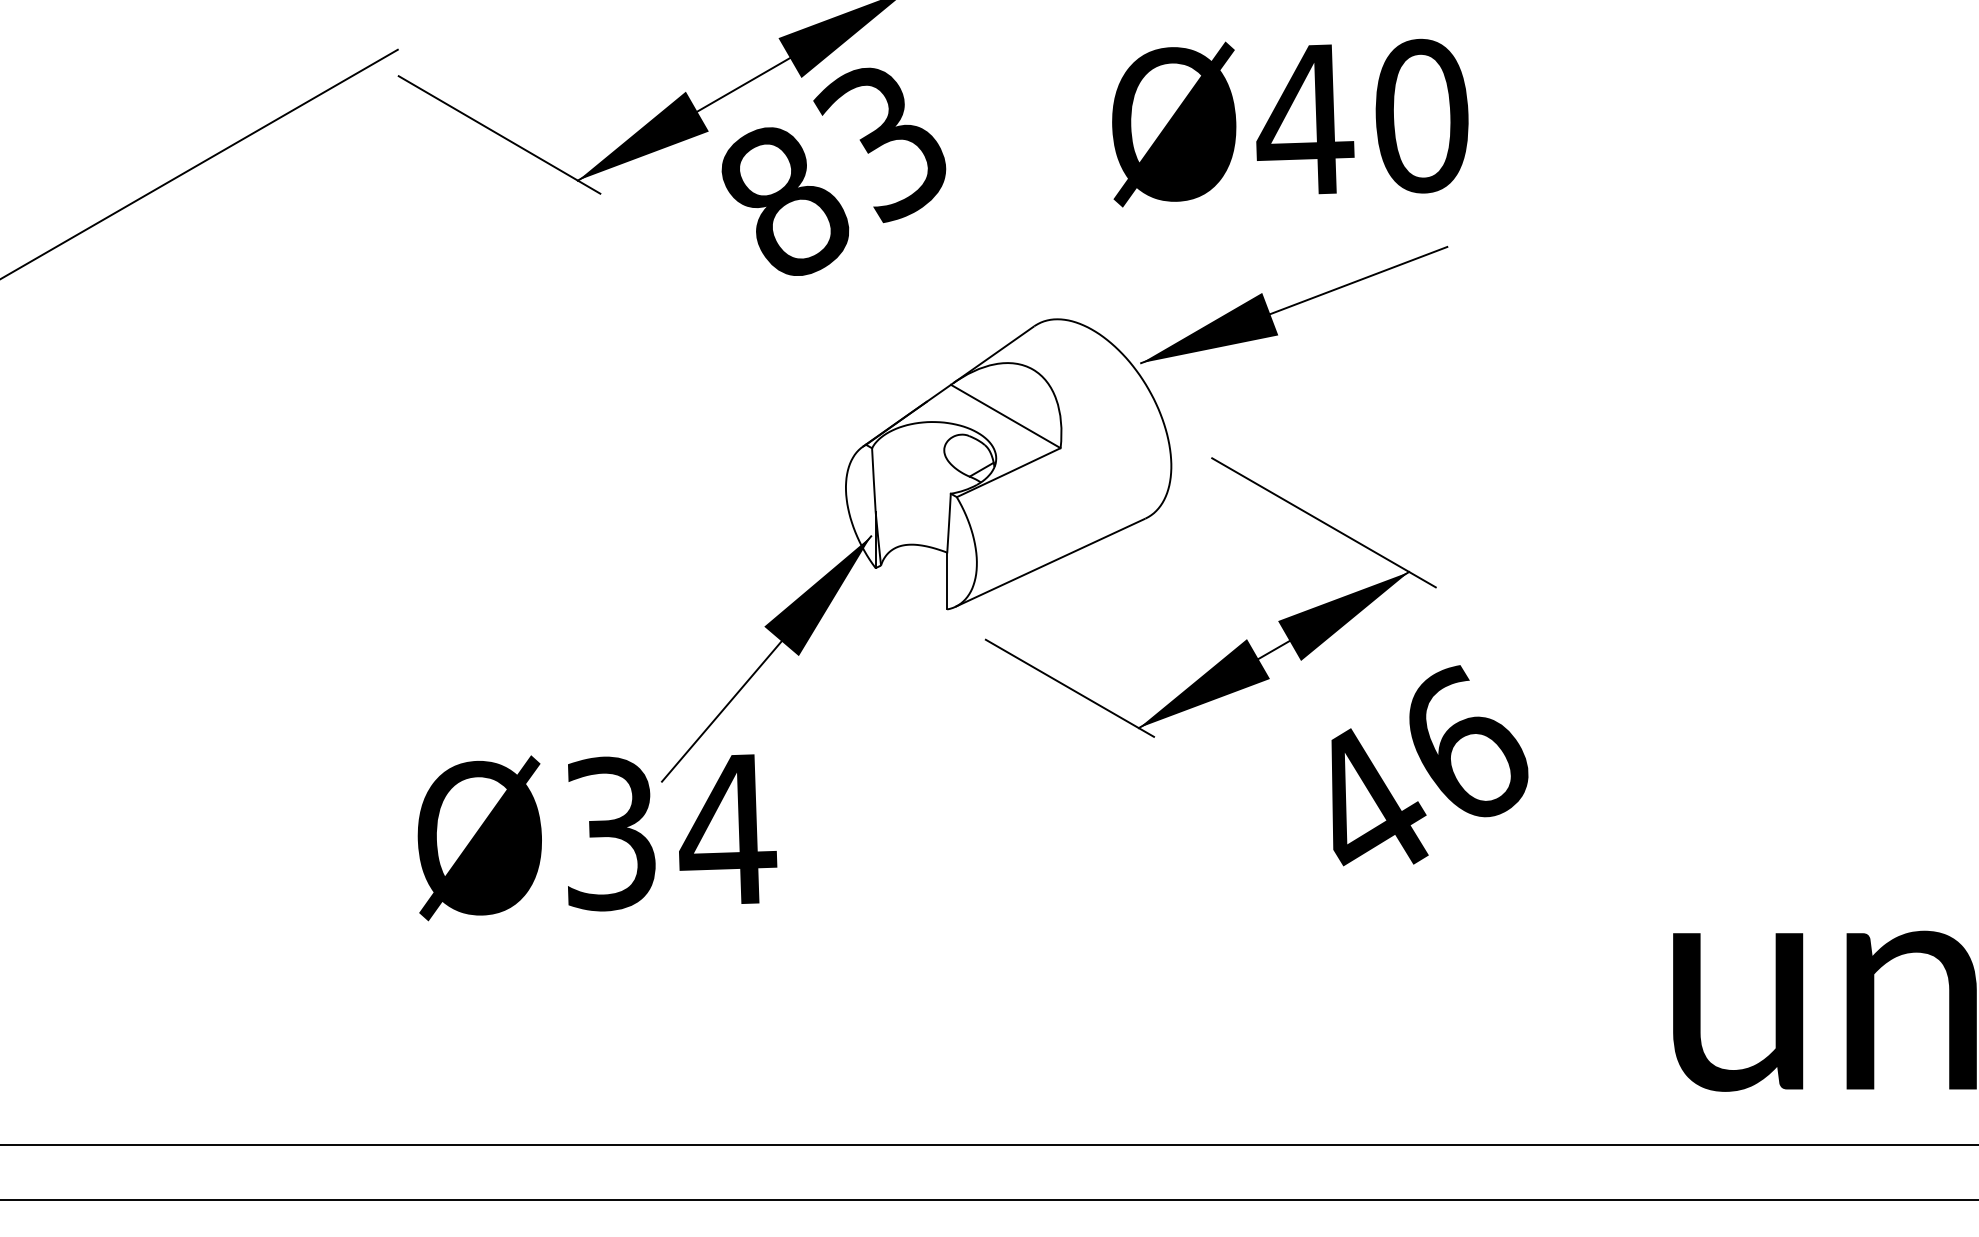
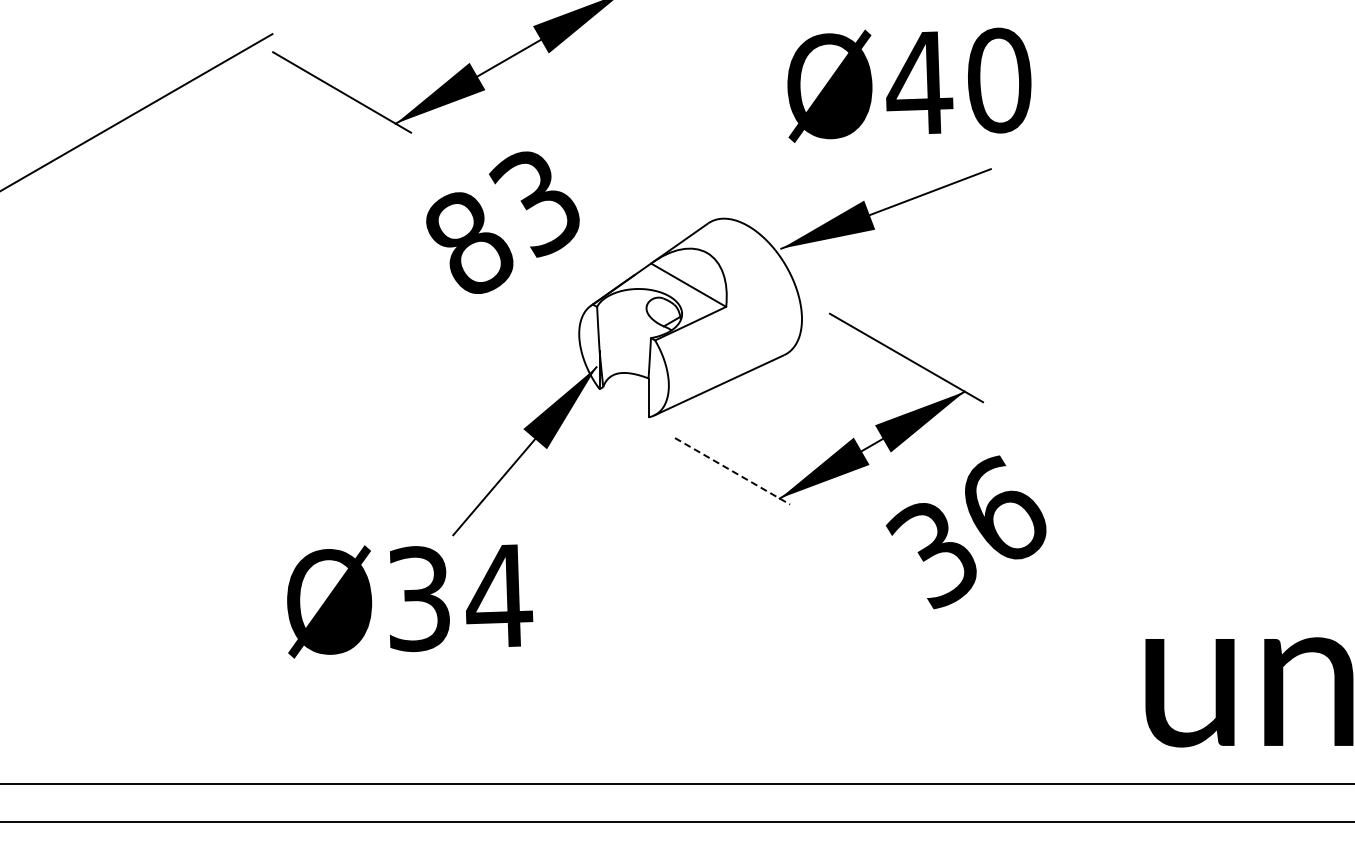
text: (1290, 121) -> (909, 84), moved
text: (833, 171) -> (502, 222), moved
line: (1069, 688) -> (732, 471), solid -> dashed
text: (1360, 808) -> (931, 553), 46 -> 36
text: (598, 837) -> (410, 601), moved

